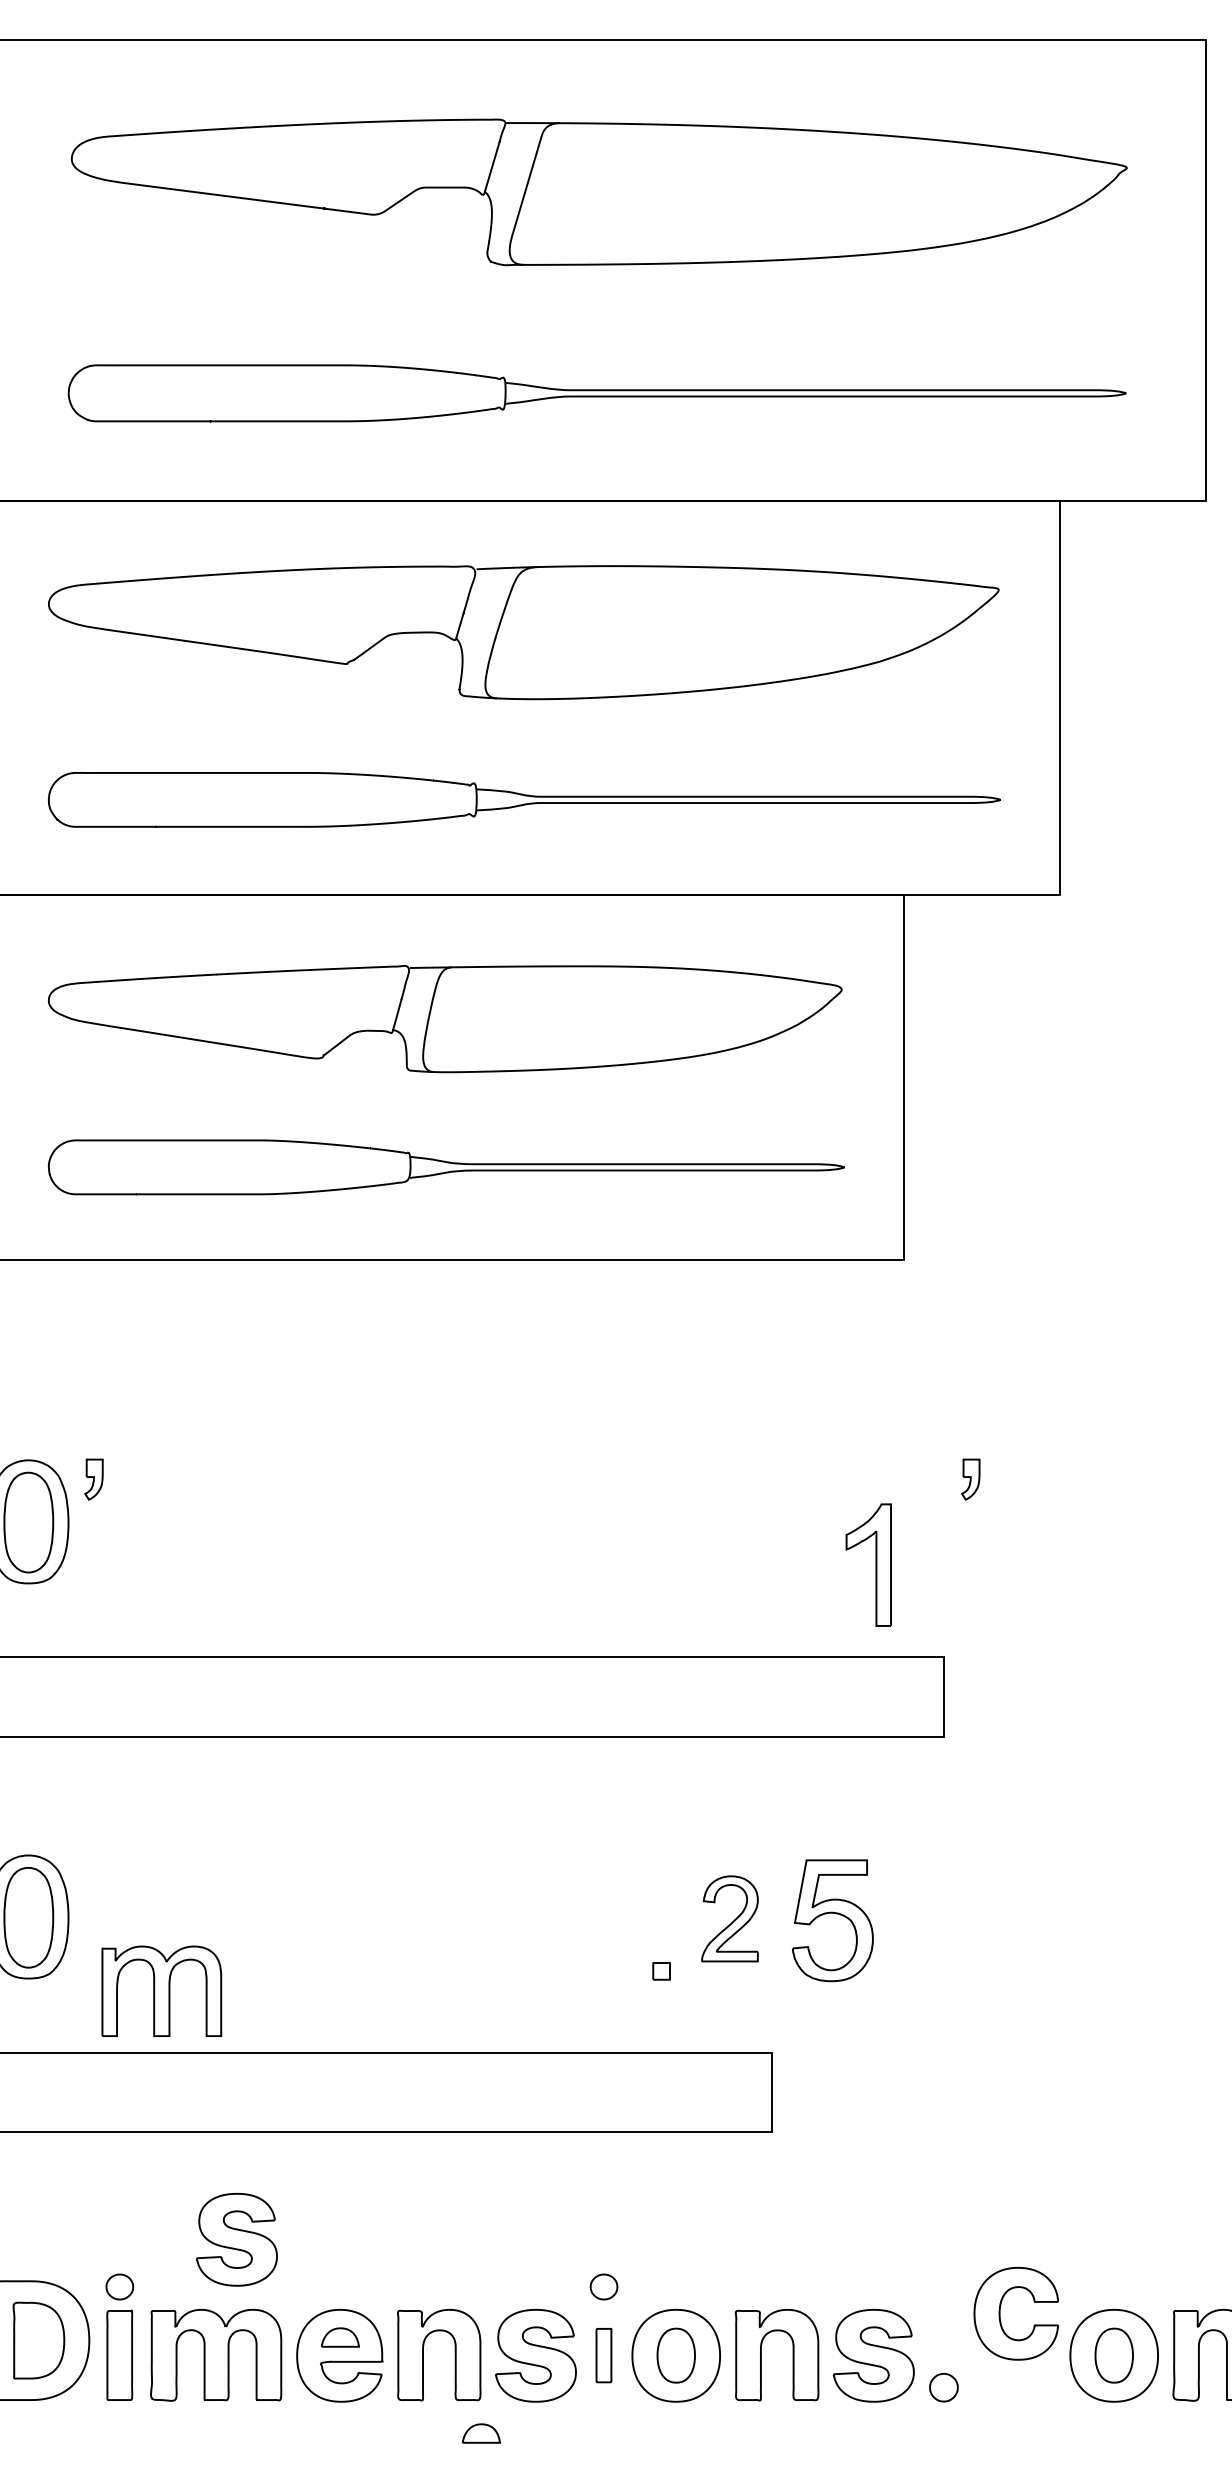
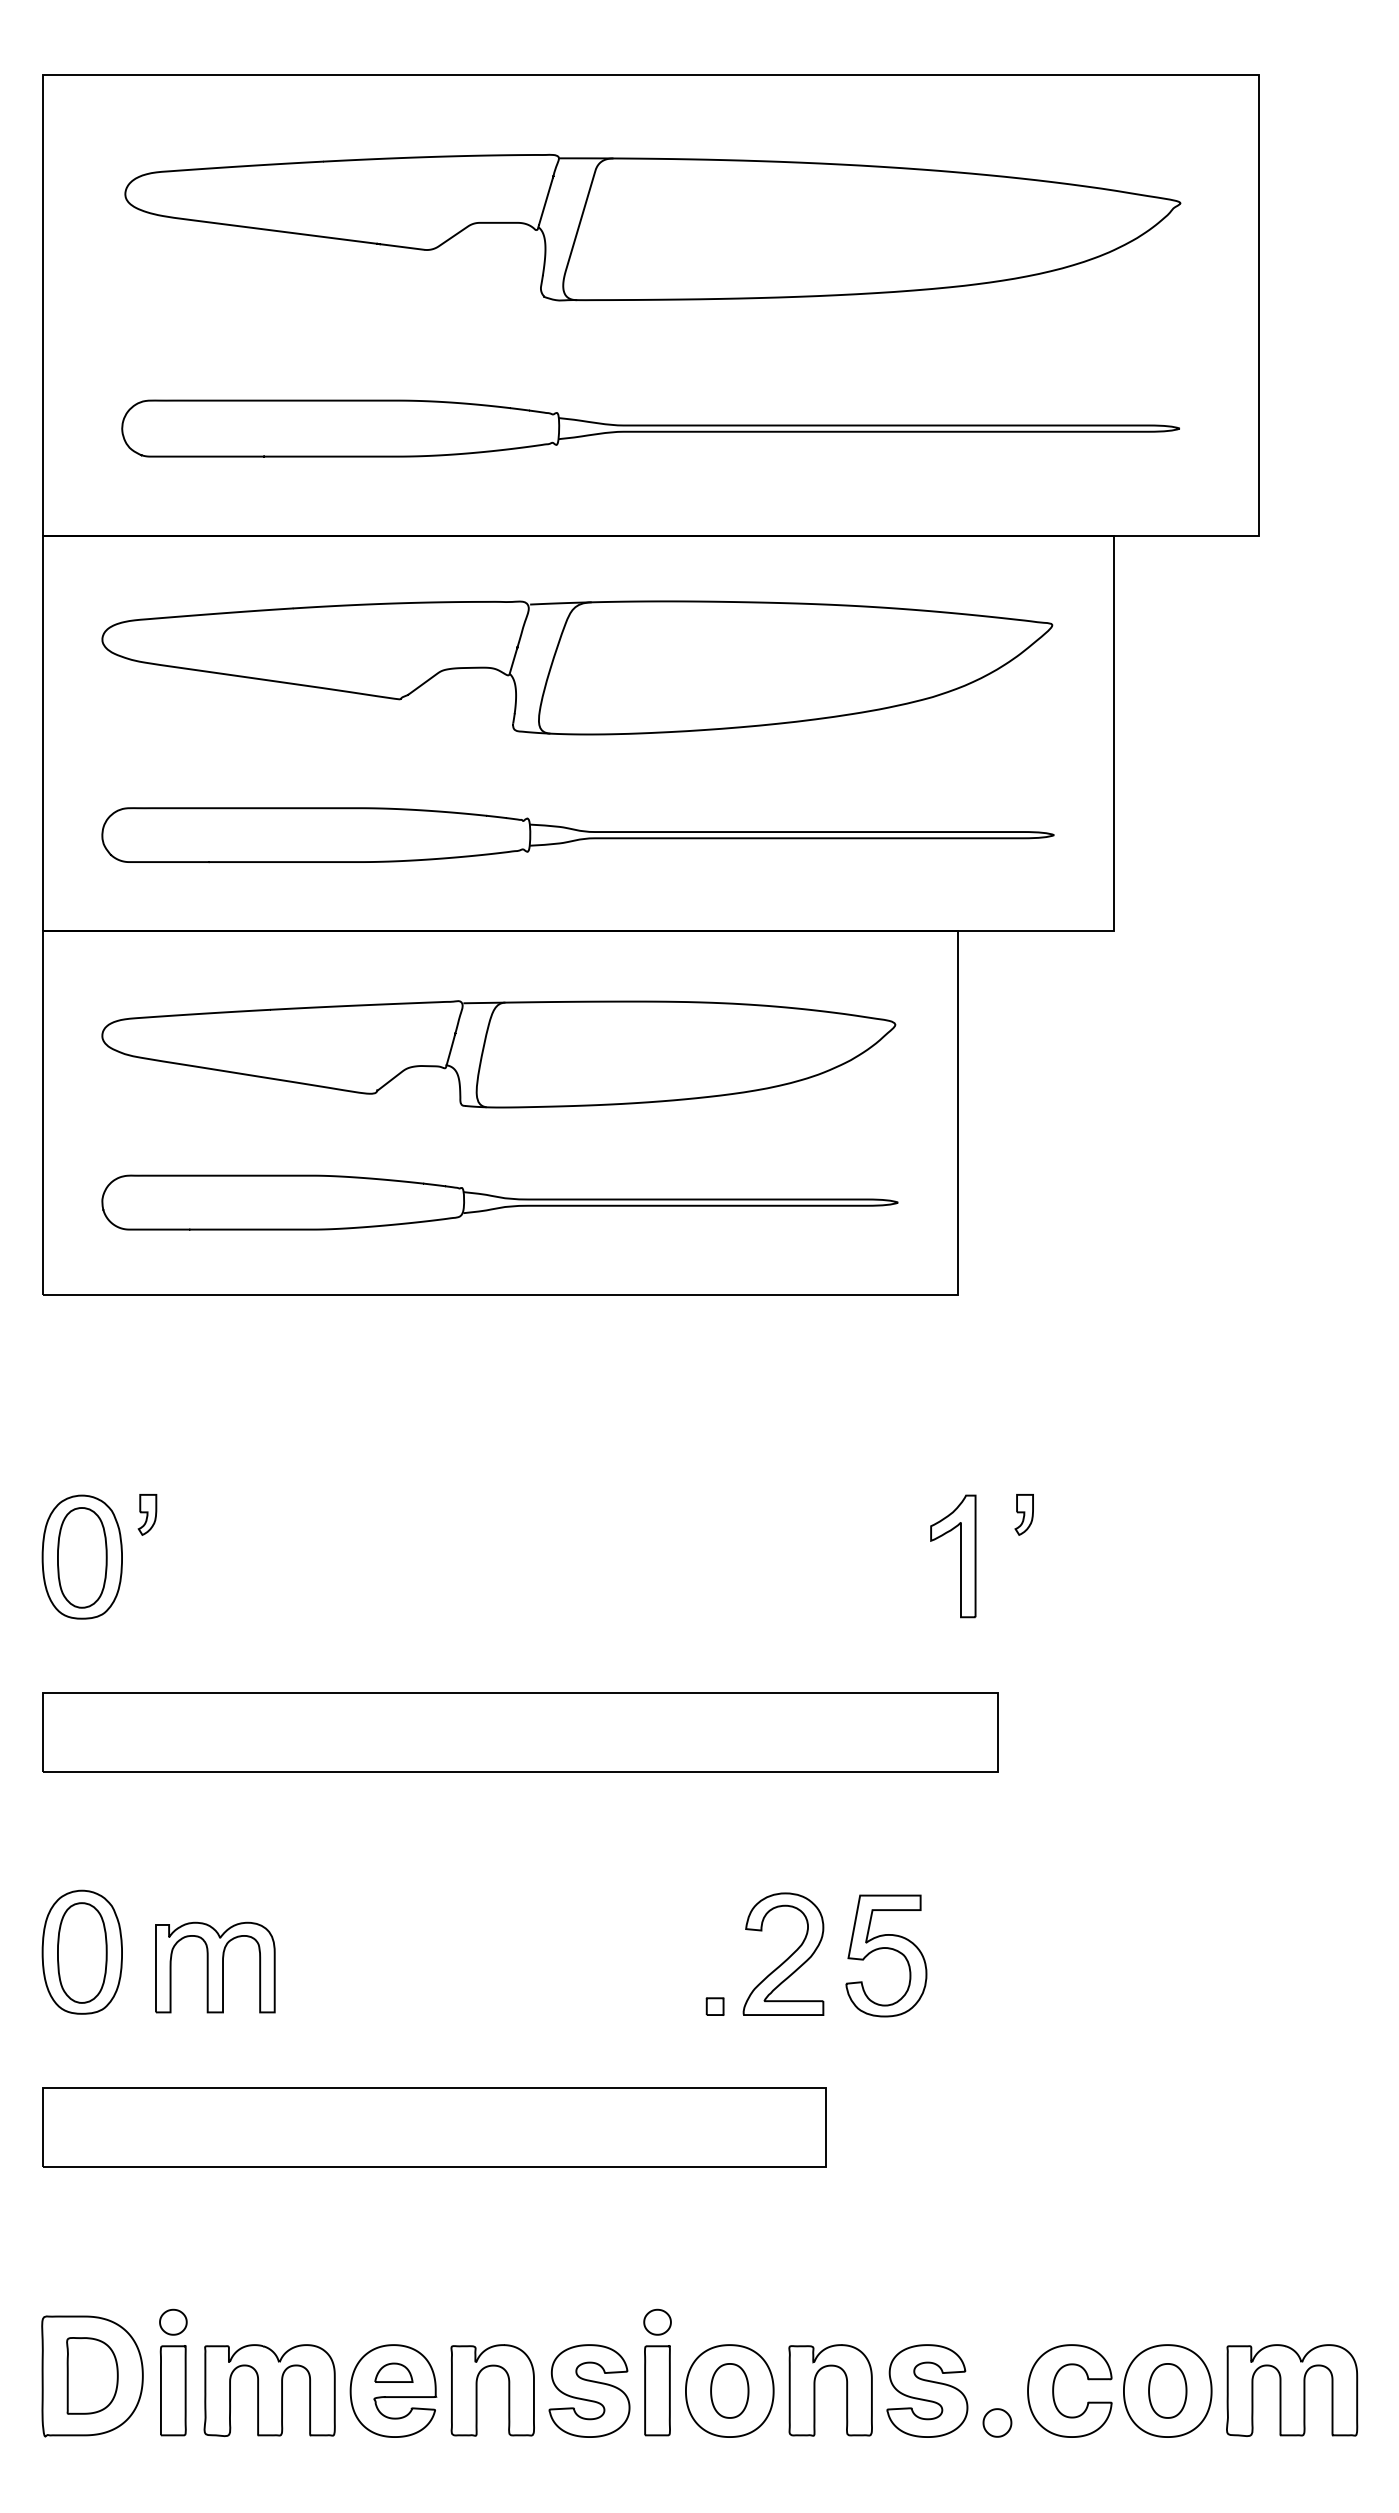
part: (875, 1565) -> (960, 1556), moved
part: (729, 1918) -> (783, 1953), size x1.43
part: (161, 1991) -> (215, 1967), moved
part: (236, 2239) -> (290, 2274), removed
part: (1000, 2311) -> (1054, 2388), moved
part: (603, 2355) -> (657, 2390), size x1.67
part: (480, 2433) -> (534, 2468), removed

